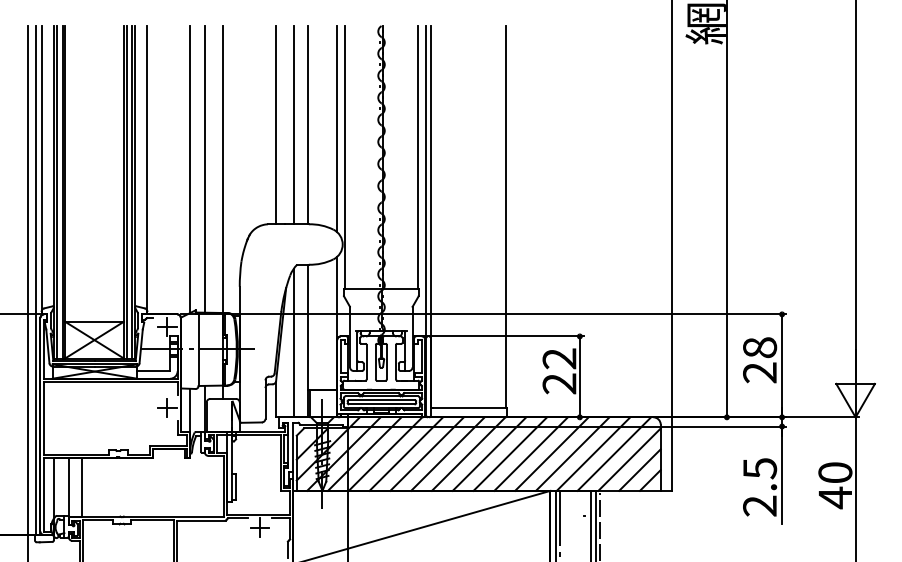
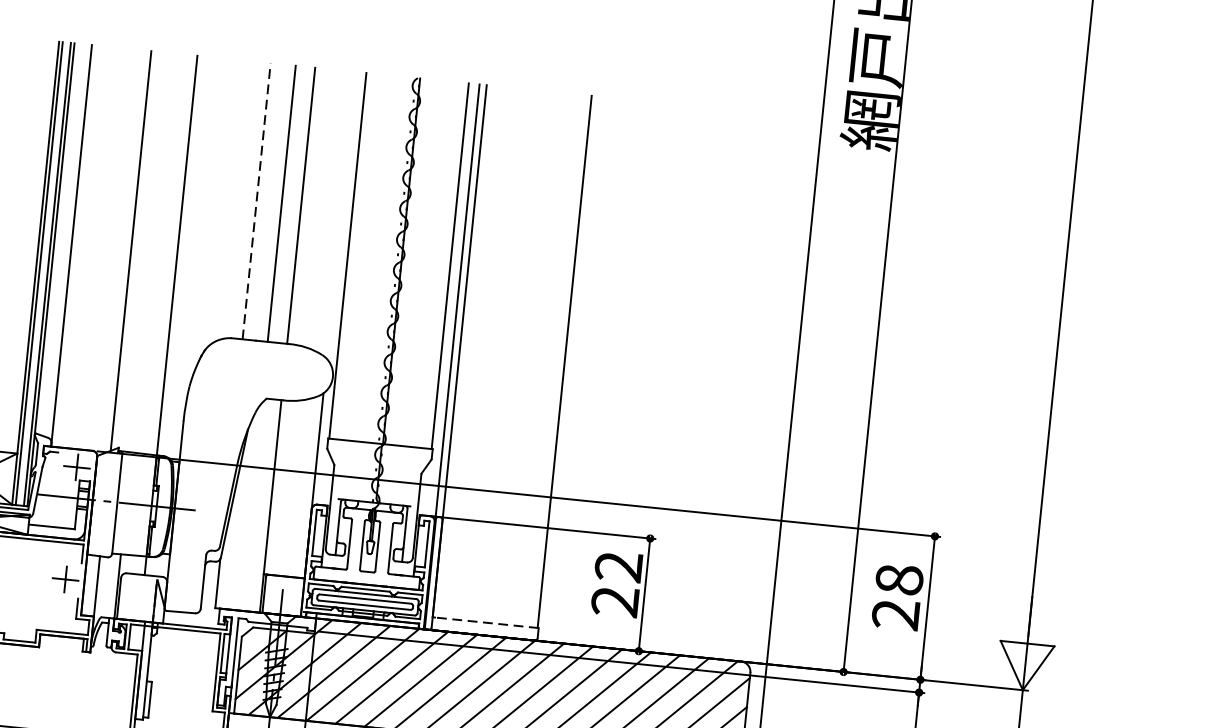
line: (275, 124) -> (256, 200), solid -> dashed
line: (337, 129) -> (341, 216), removed
line: (204, 169) -> (151, 252), removed
line: (293, 342) -> (250, 506), removed
line: (469, 408) -> (486, 623), solid -> dashed

